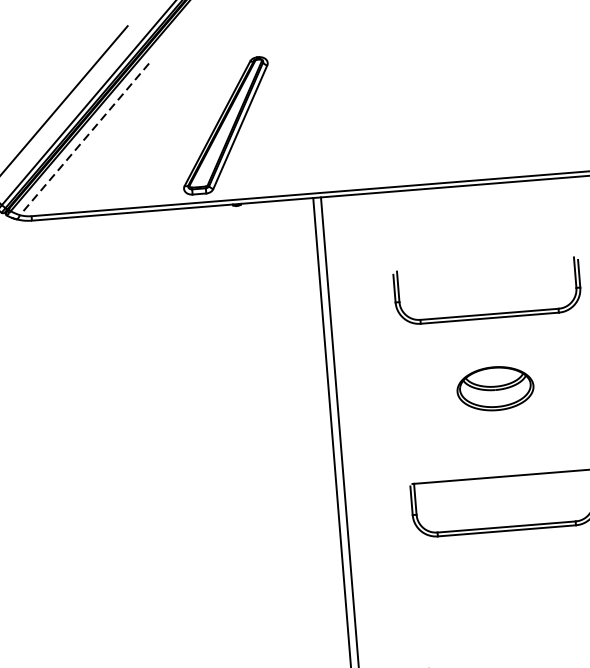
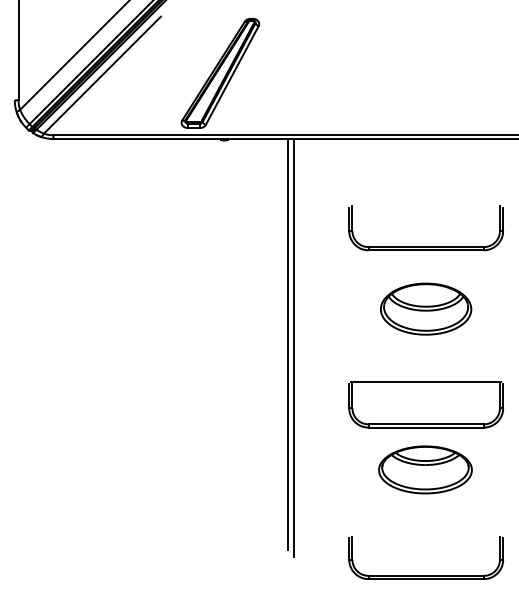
line: (84, 139) -> (102, 75), dashed -> solid
part: (495, 387) -> (426, 308), size x1.43
part: (510, 581) -> (425, 469), added

